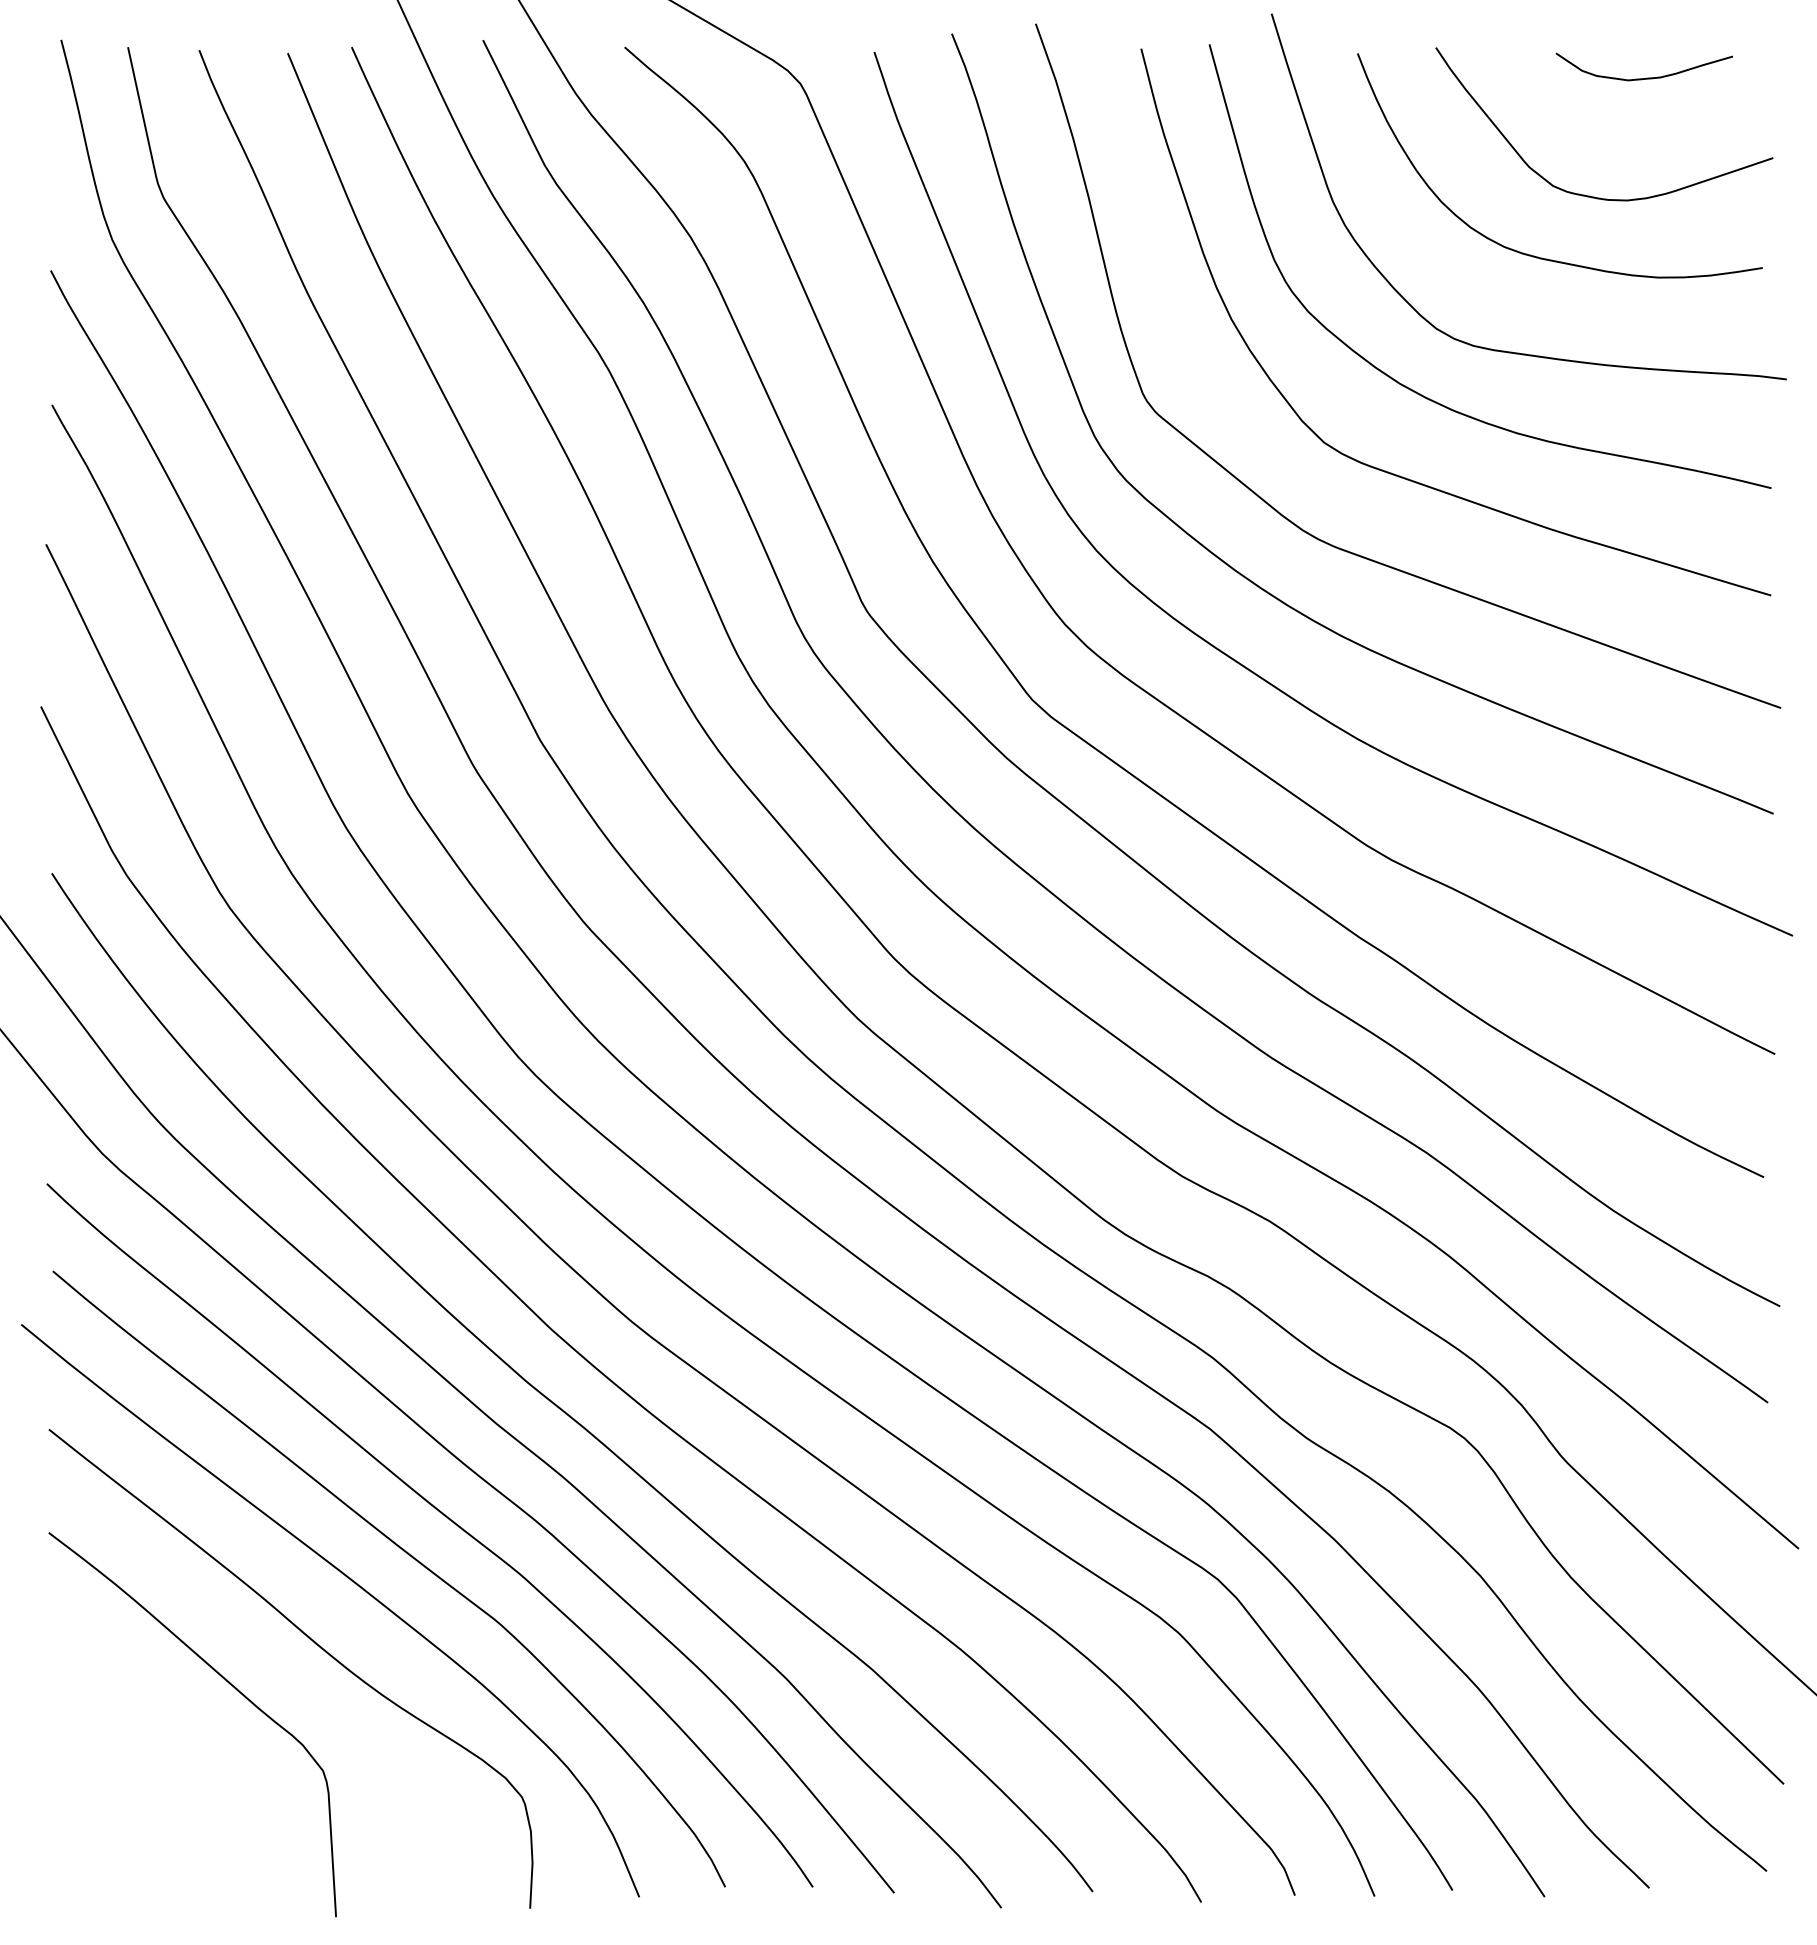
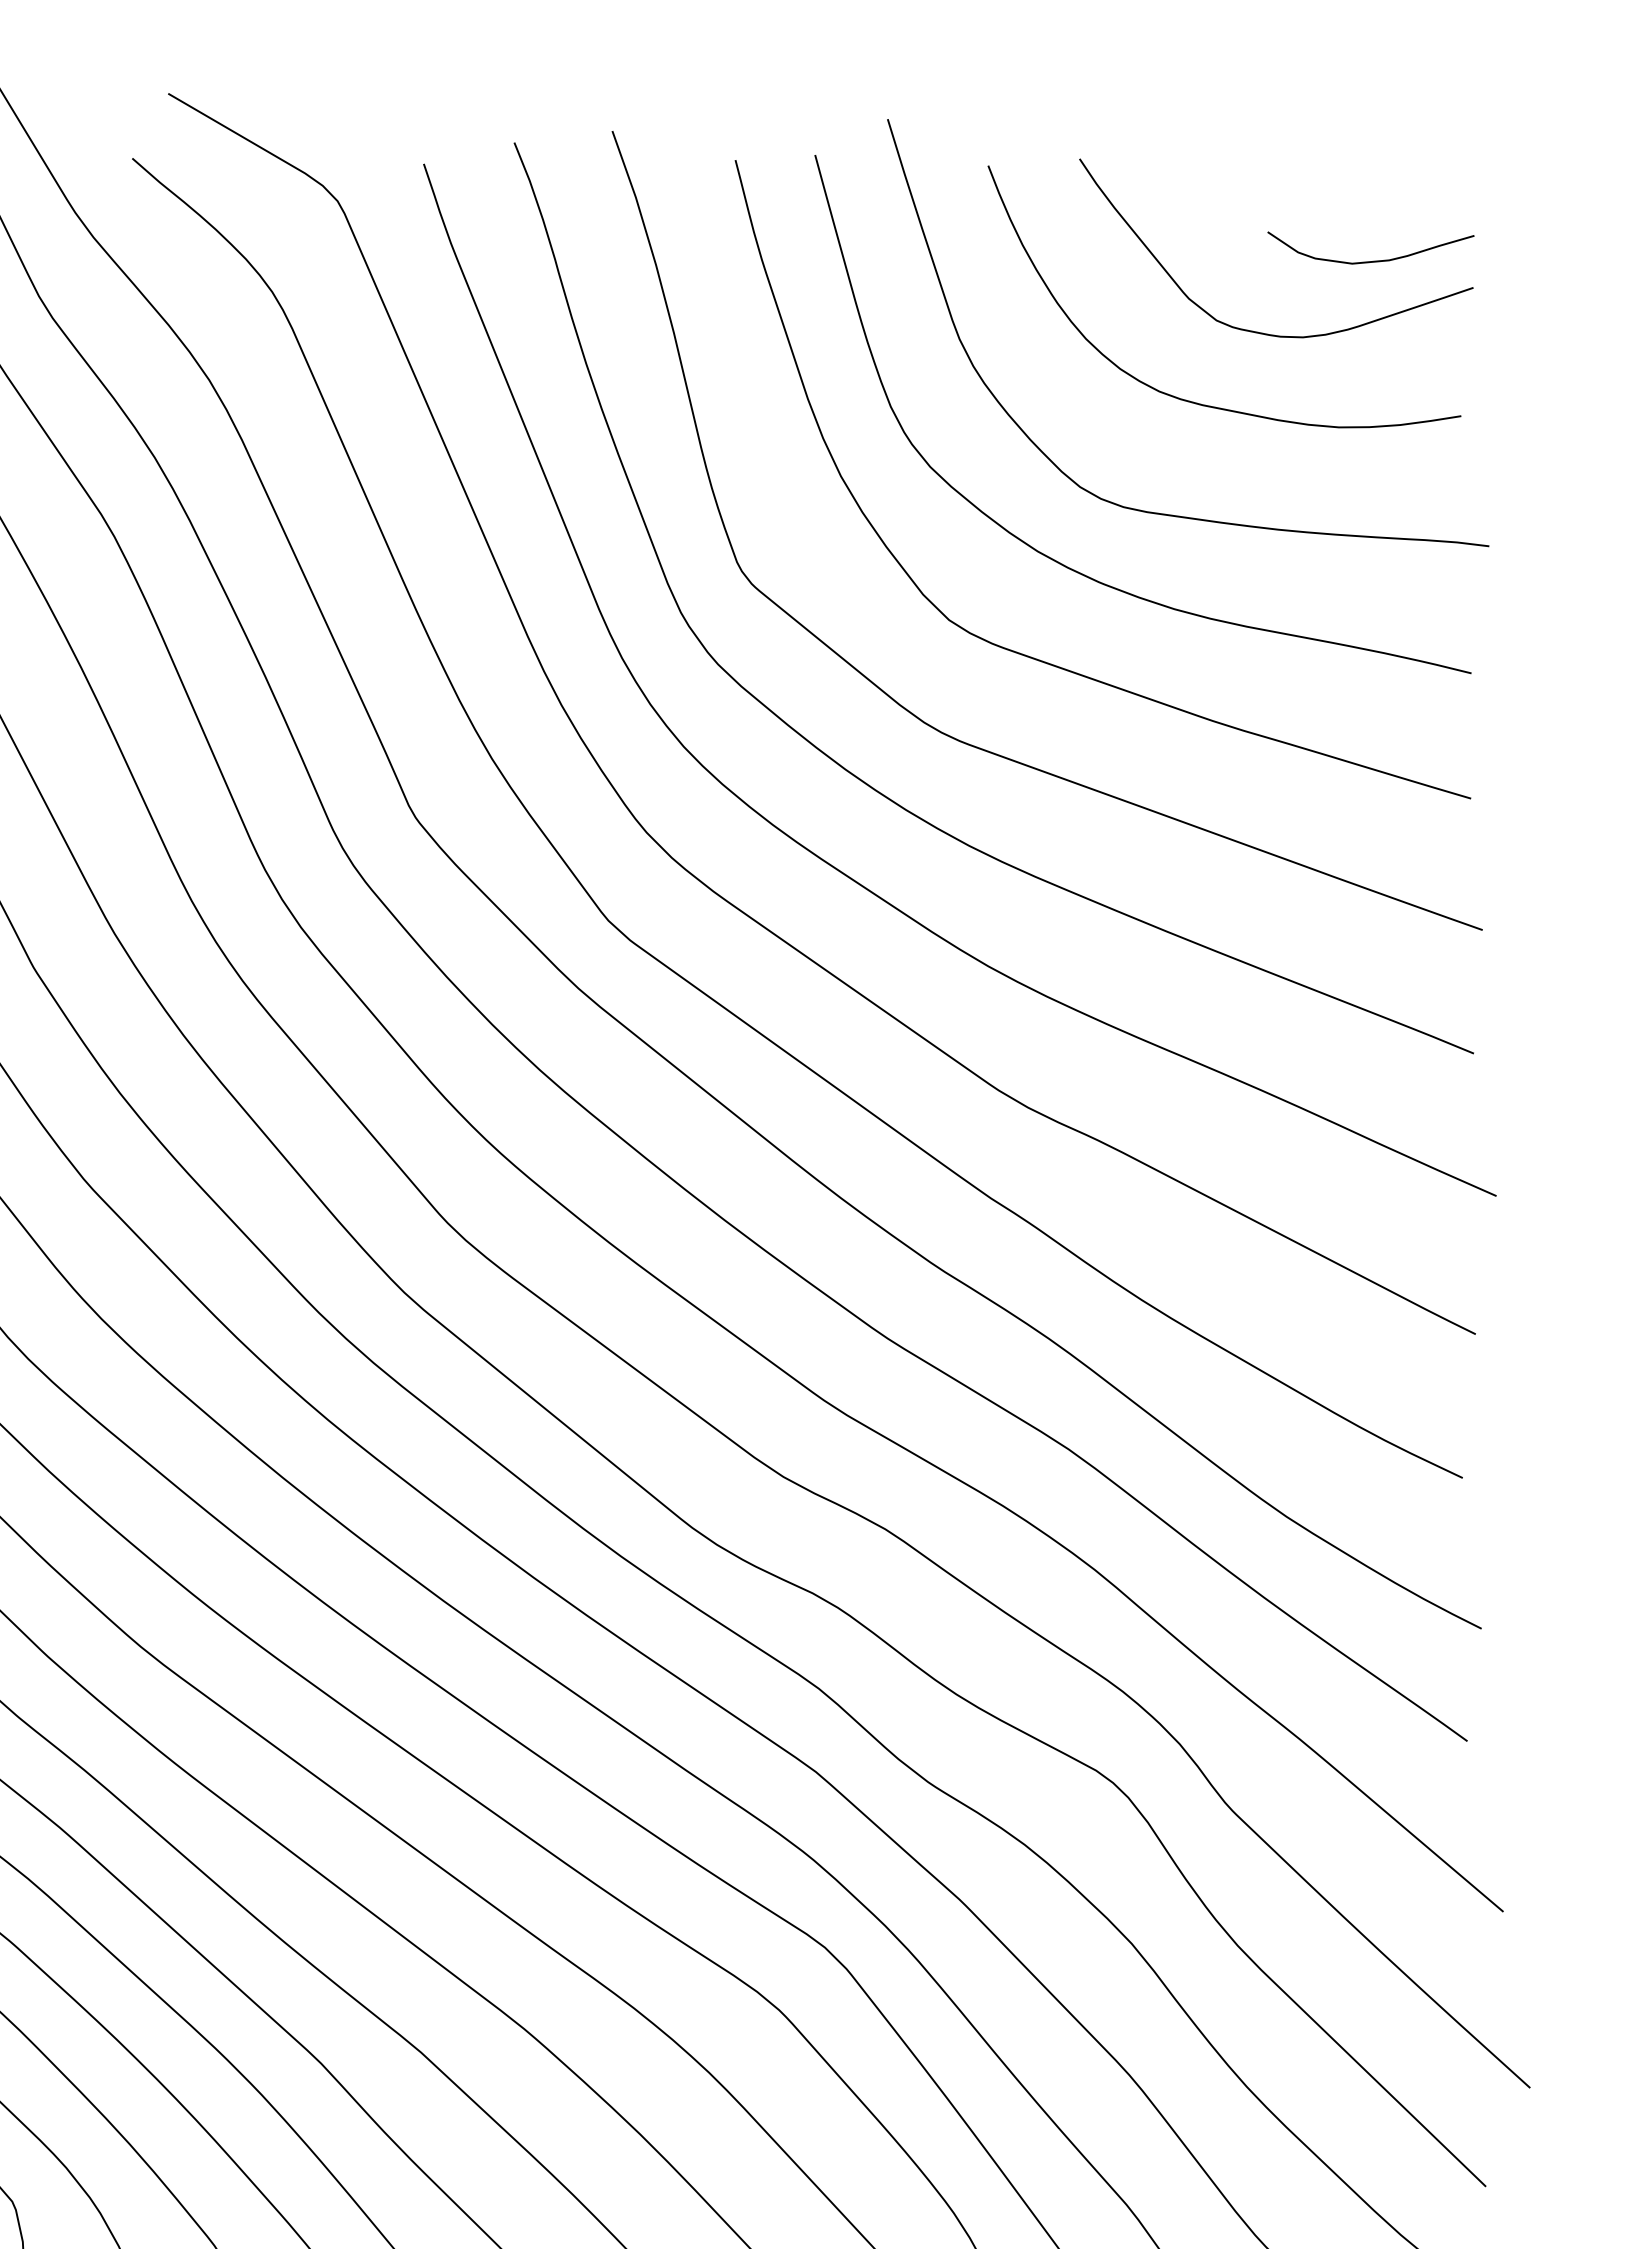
curve: (1646, 77) -> (1373, 260), moved

